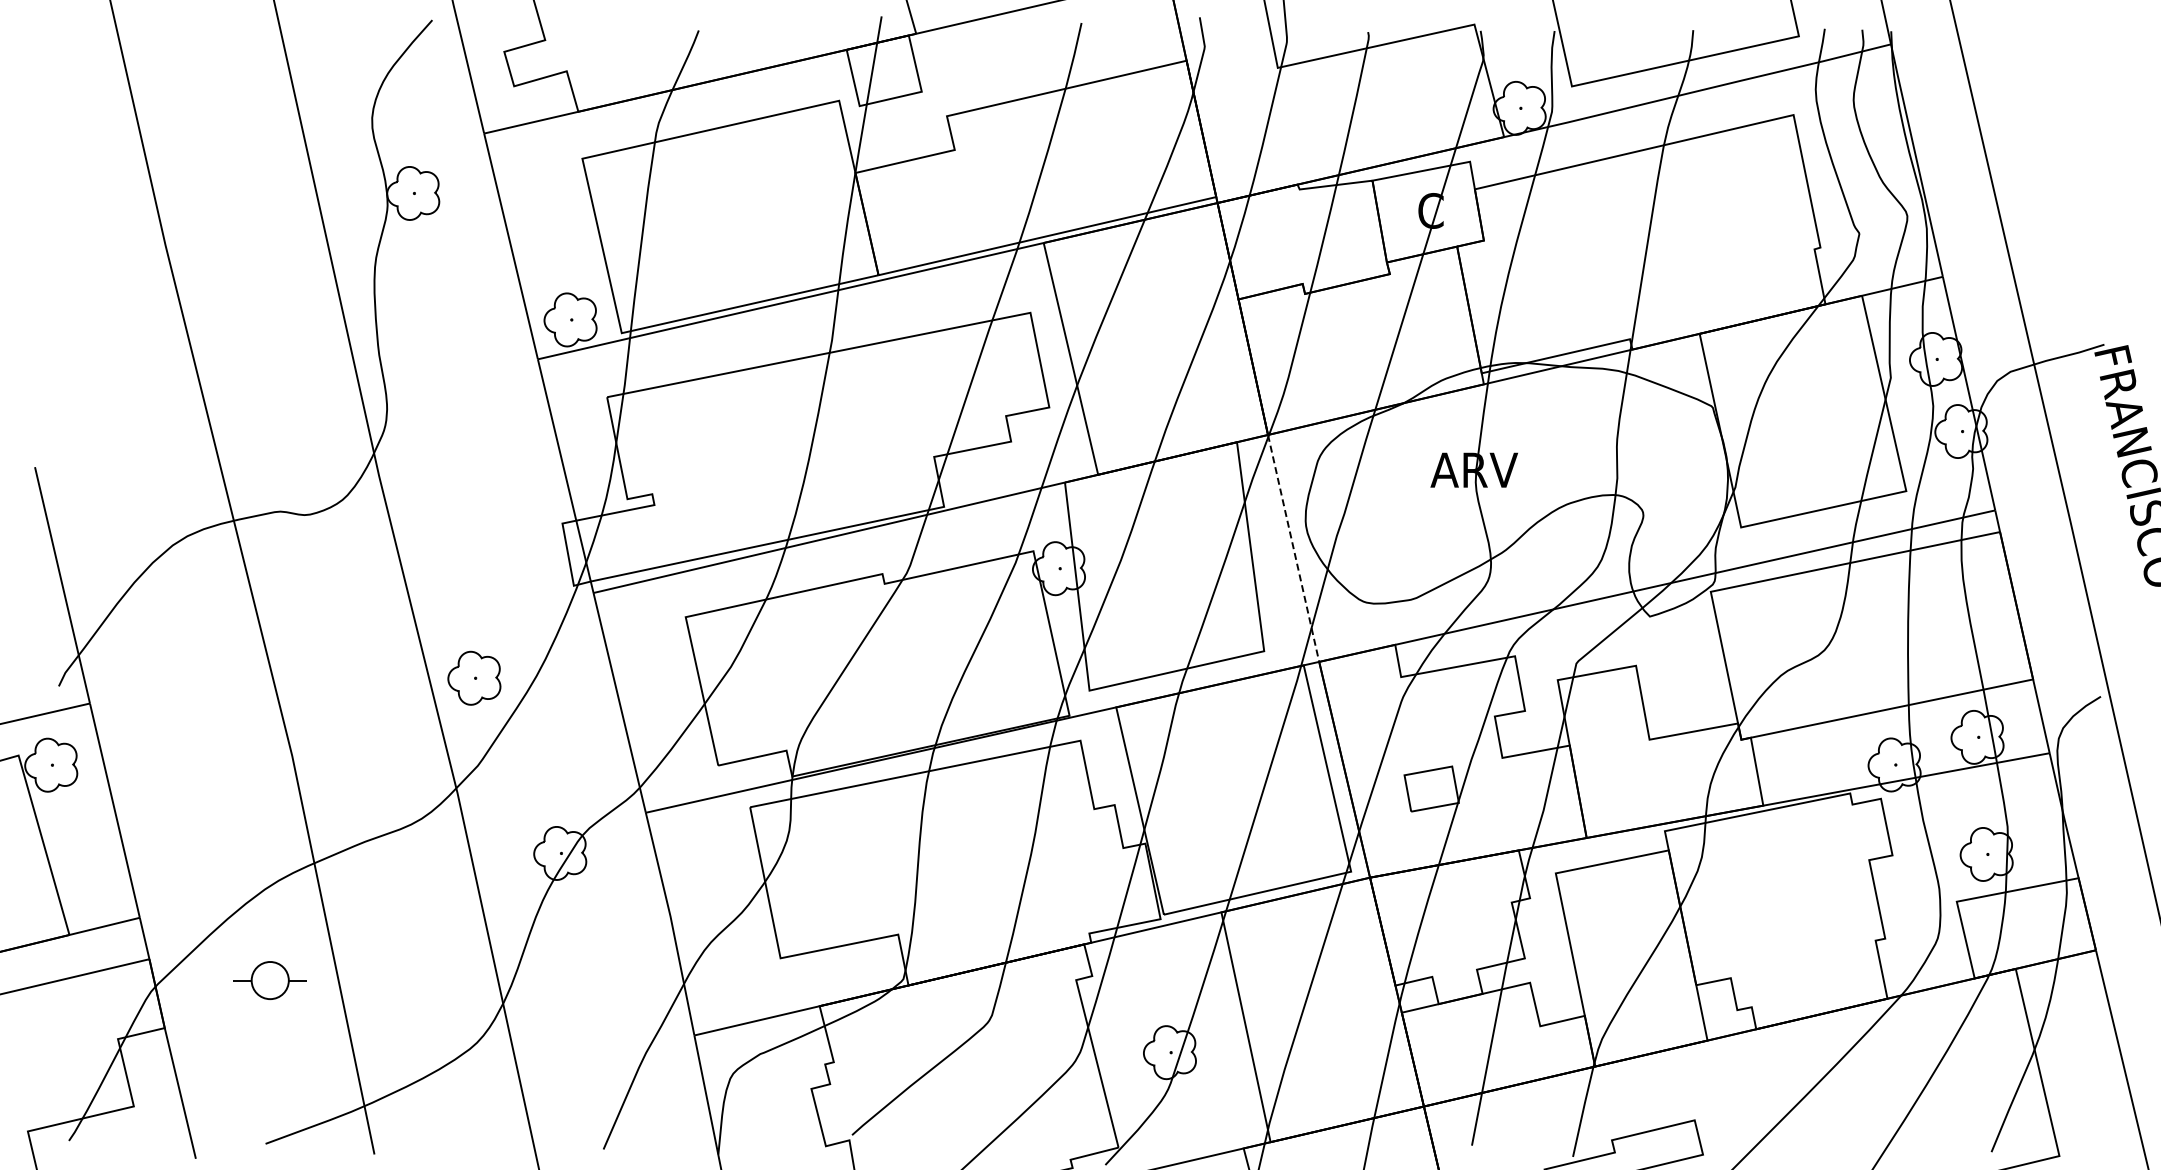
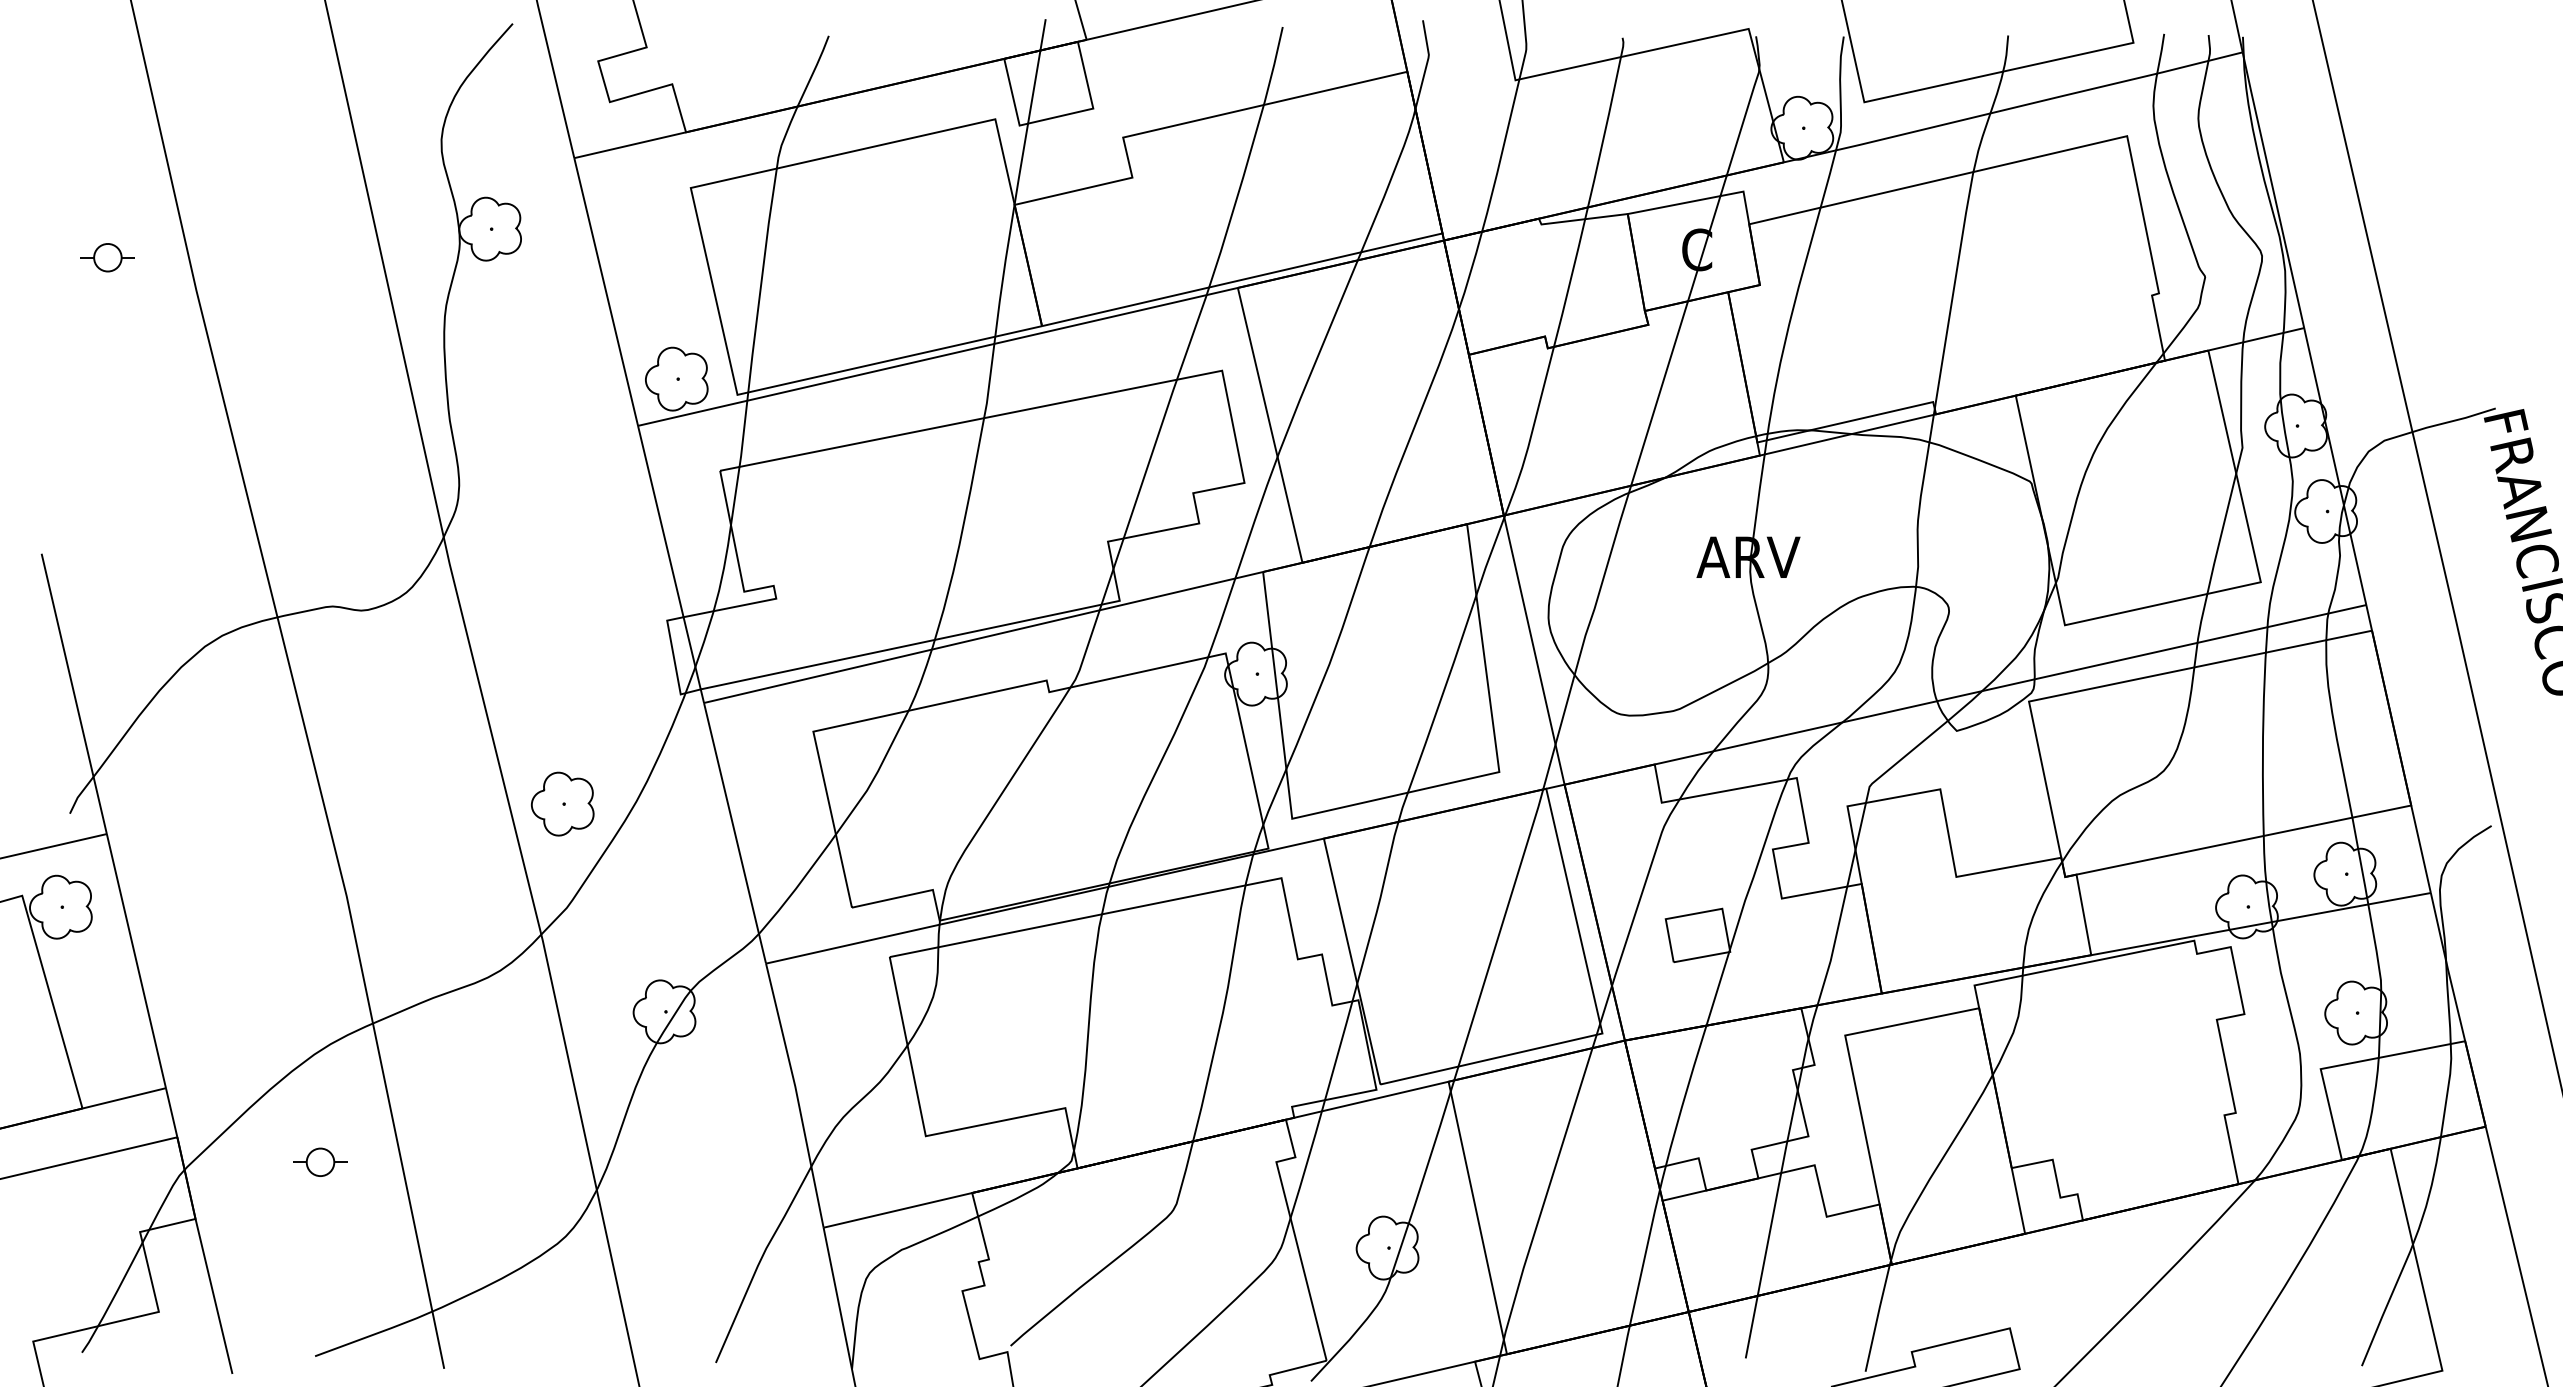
part: (90, 217) -> (107, 257), added
line: (1293, 548) -> (1534, 650), dashed -> solid
part: (269, 979) -> (319, 1161), size x0.62

